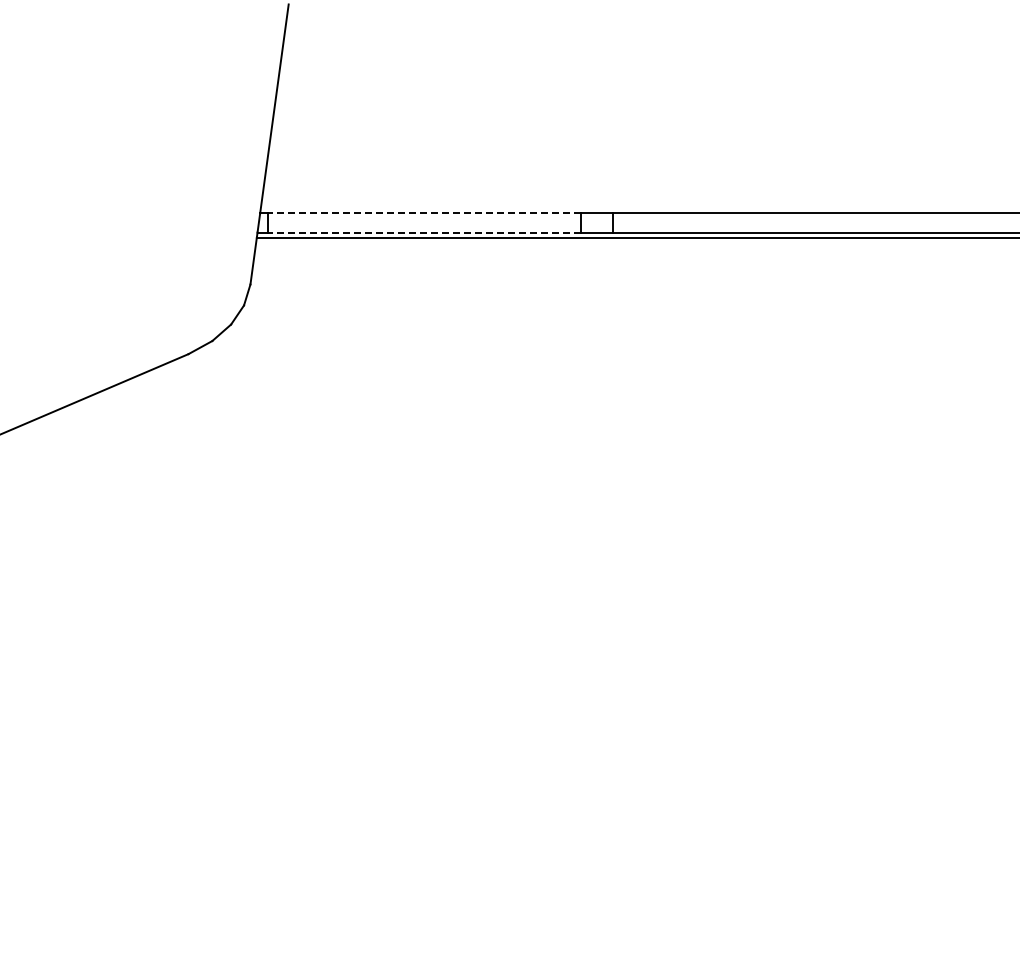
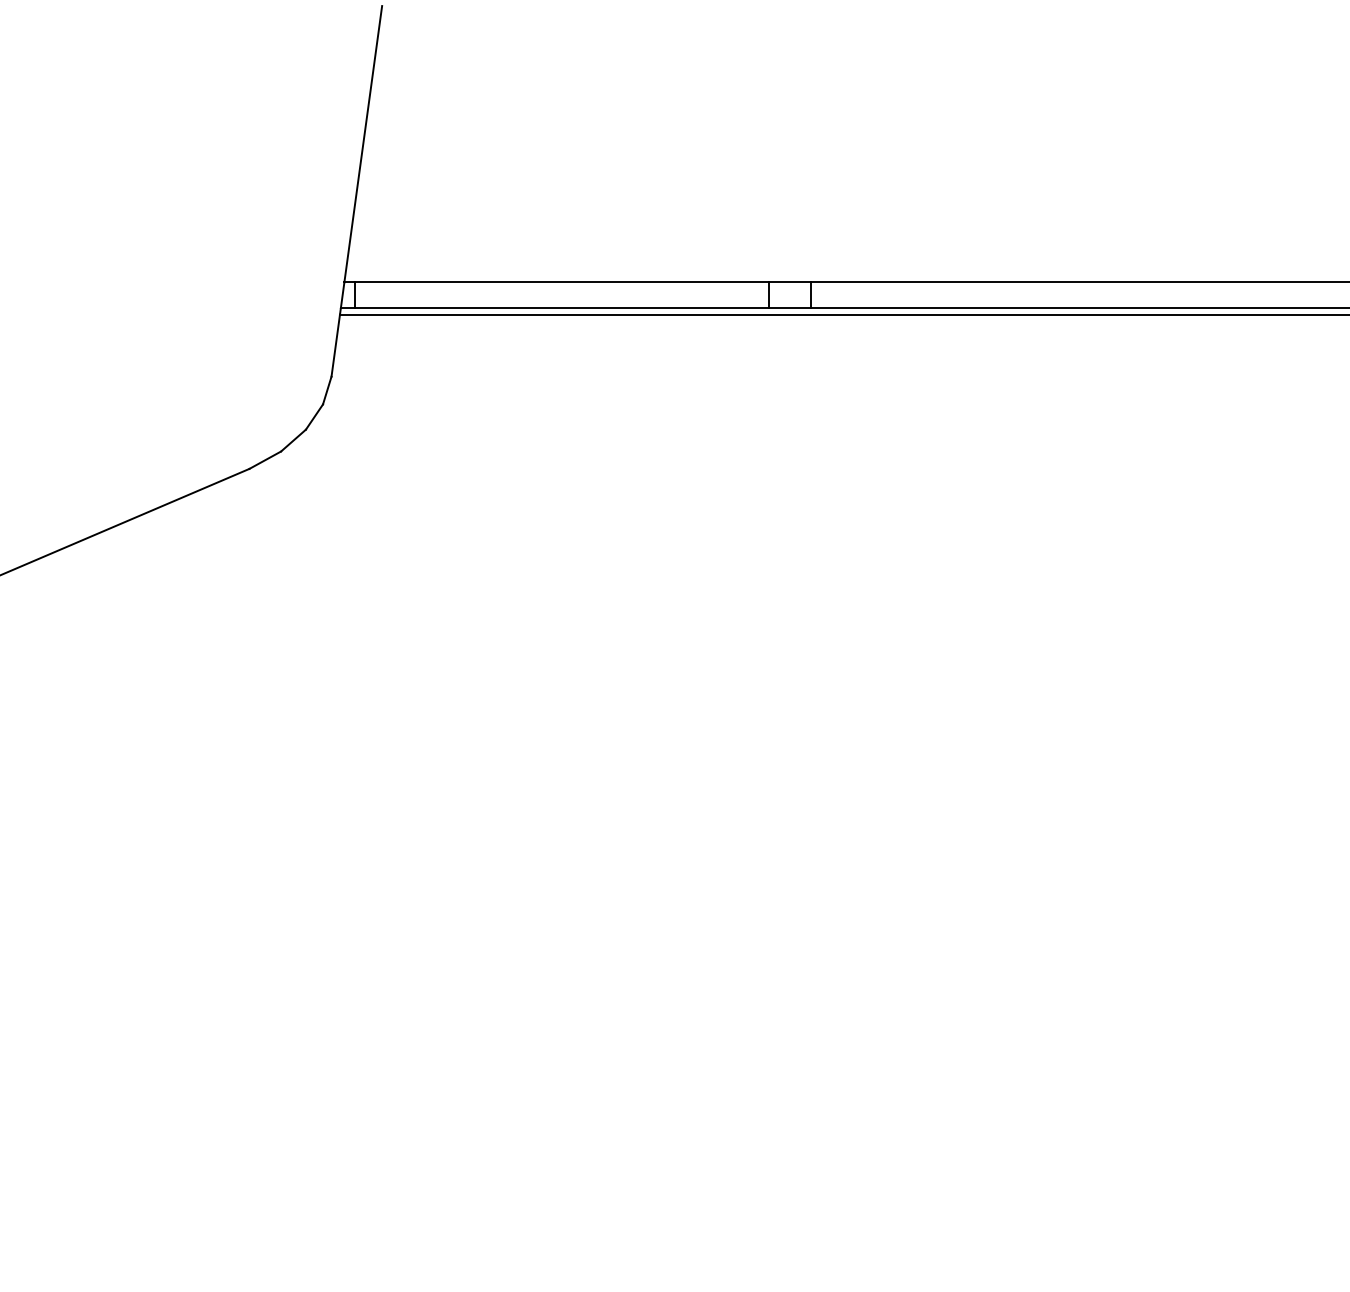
line: (424, 213) -> (561, 282), dashed -> solid
line: (424, 232) -> (561, 307), dashed -> solid

